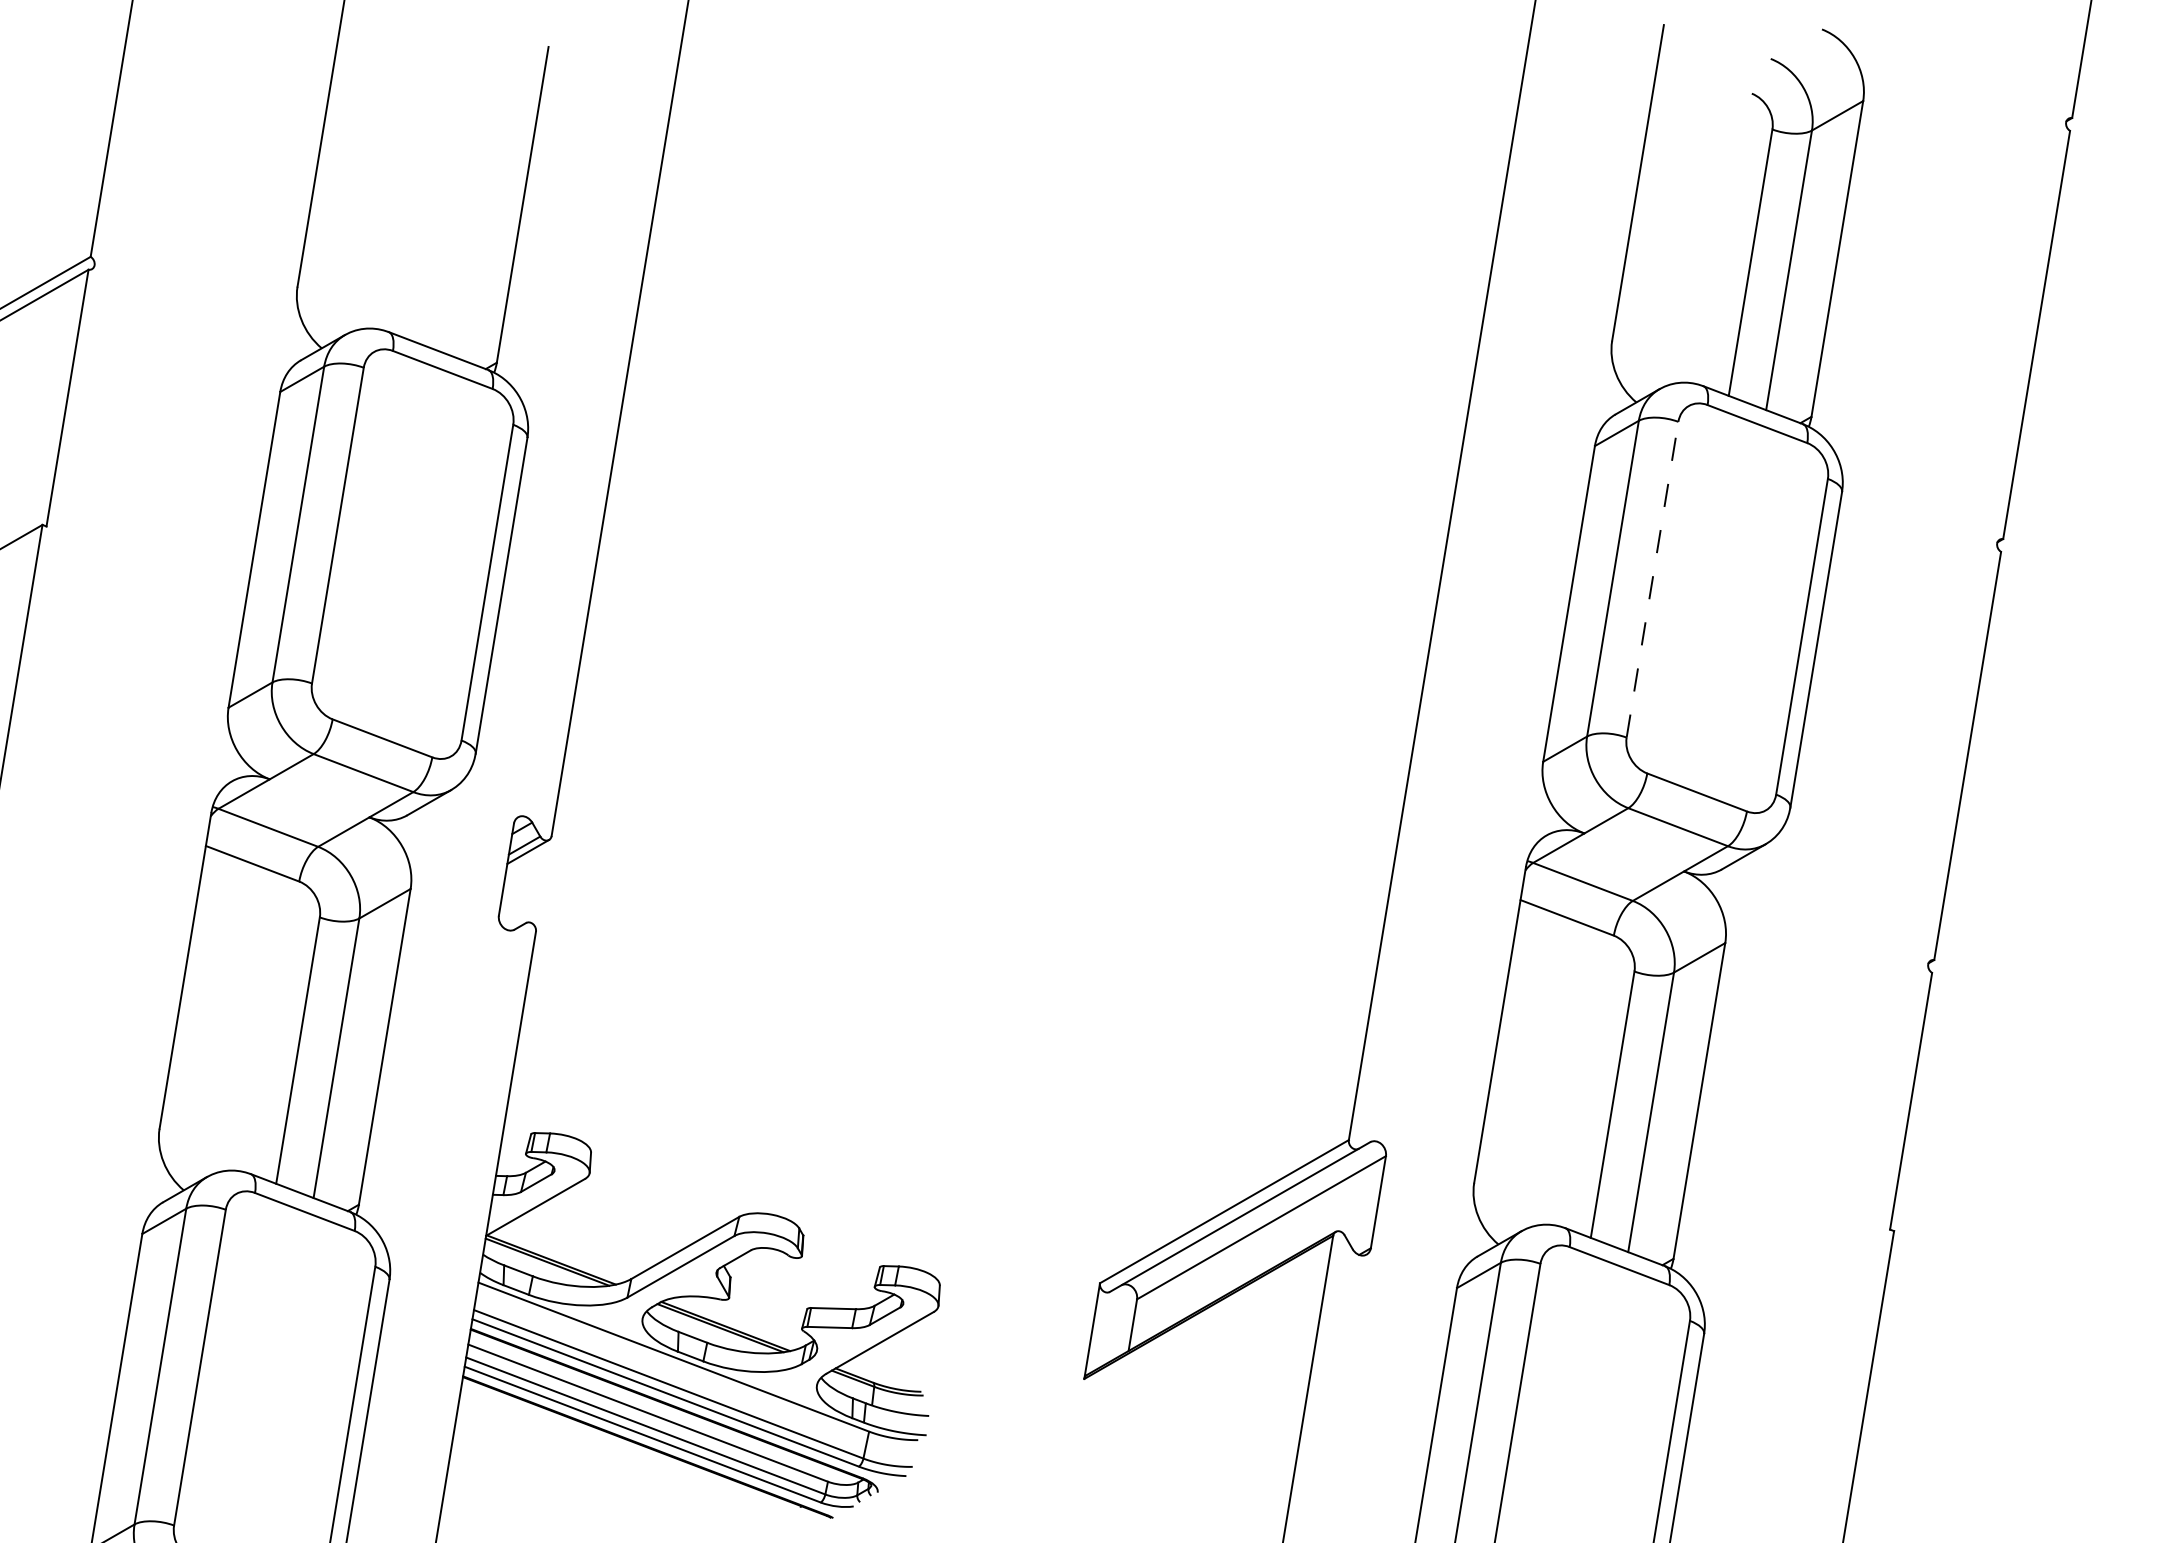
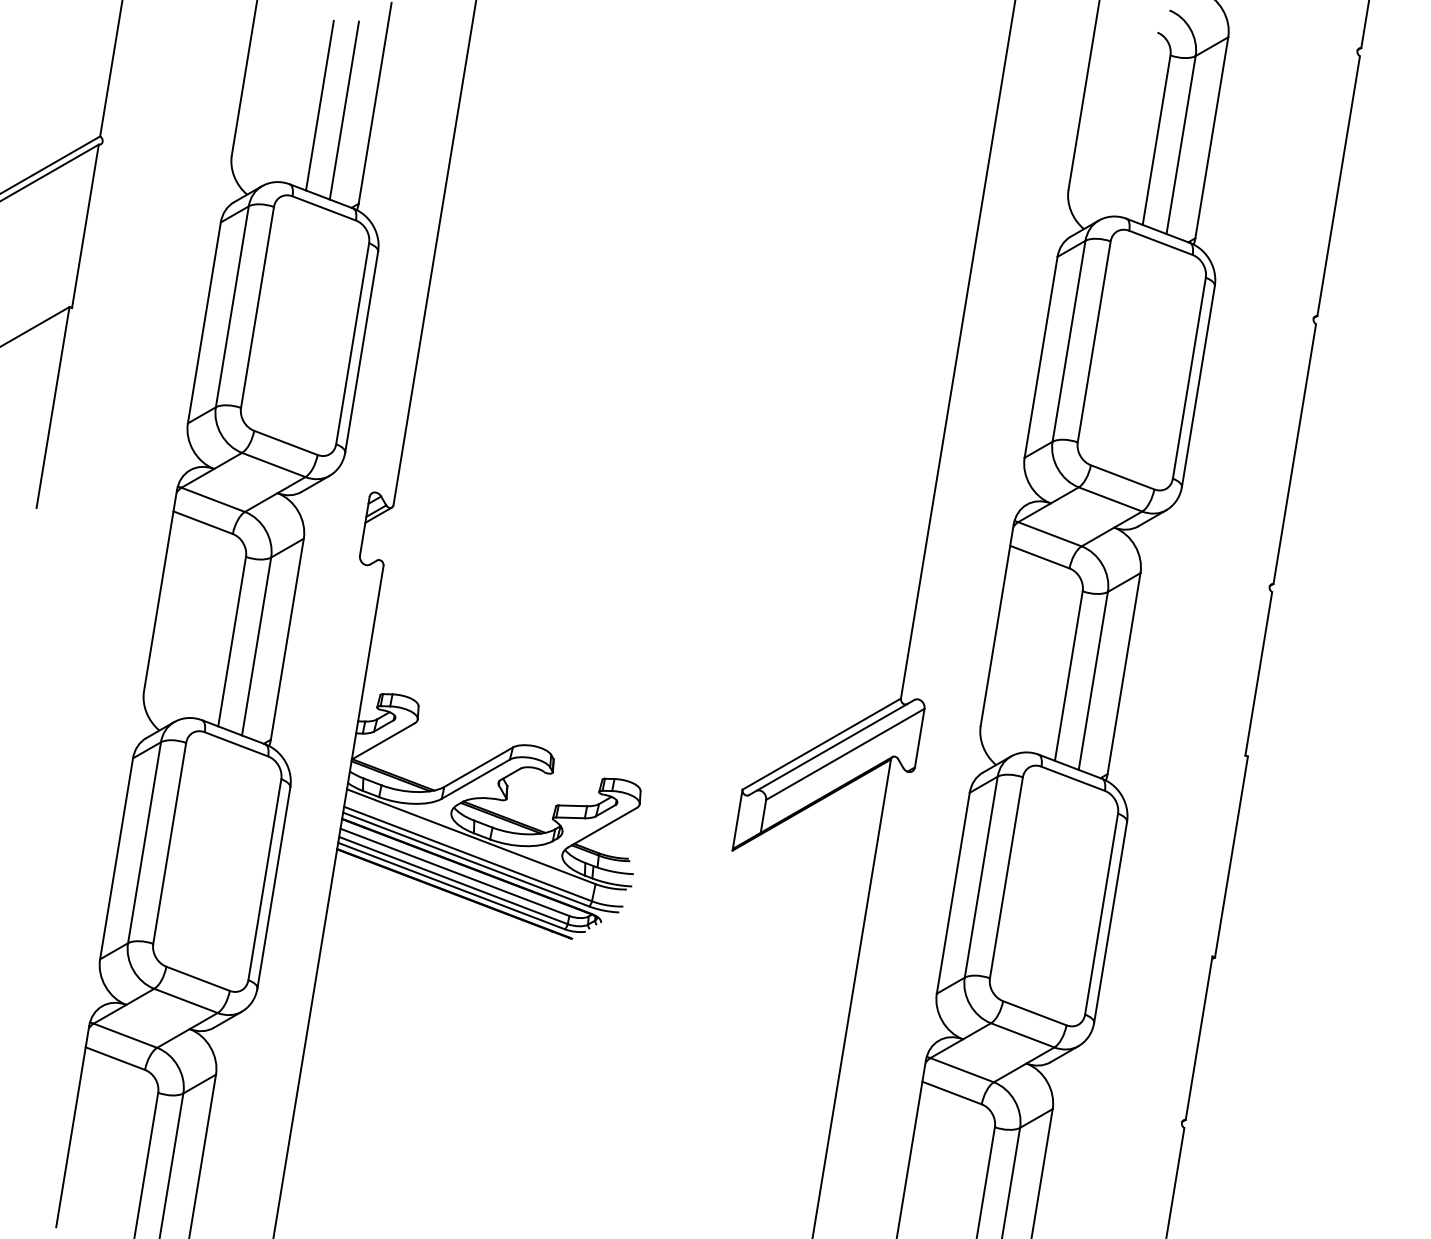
line: (435, 208) -> (319, 105), added
line: (473, 216) -> (343, 110), added
line: (1652, 579) -> (1094, 341), dashed -> solid

